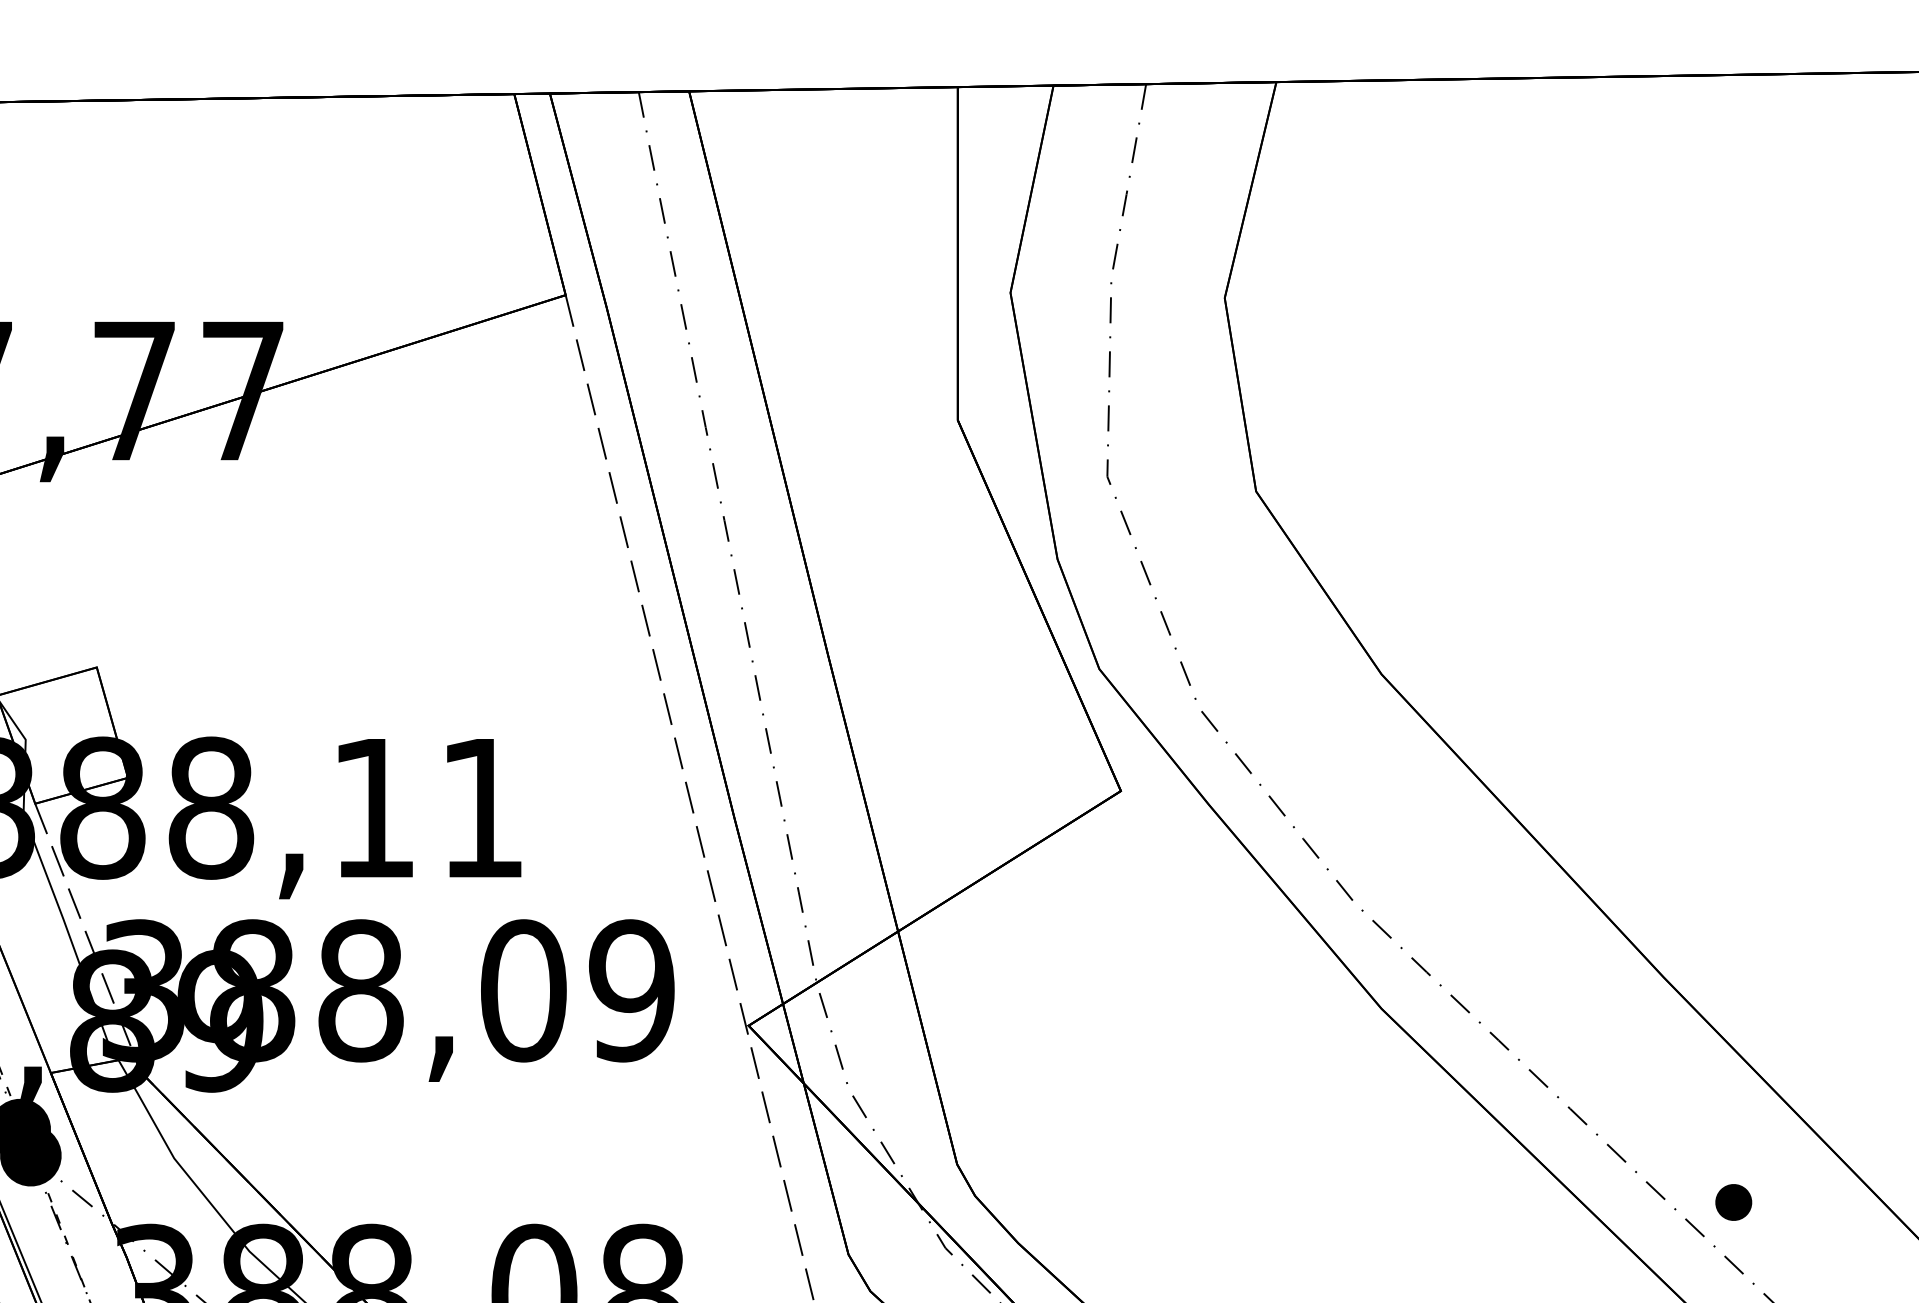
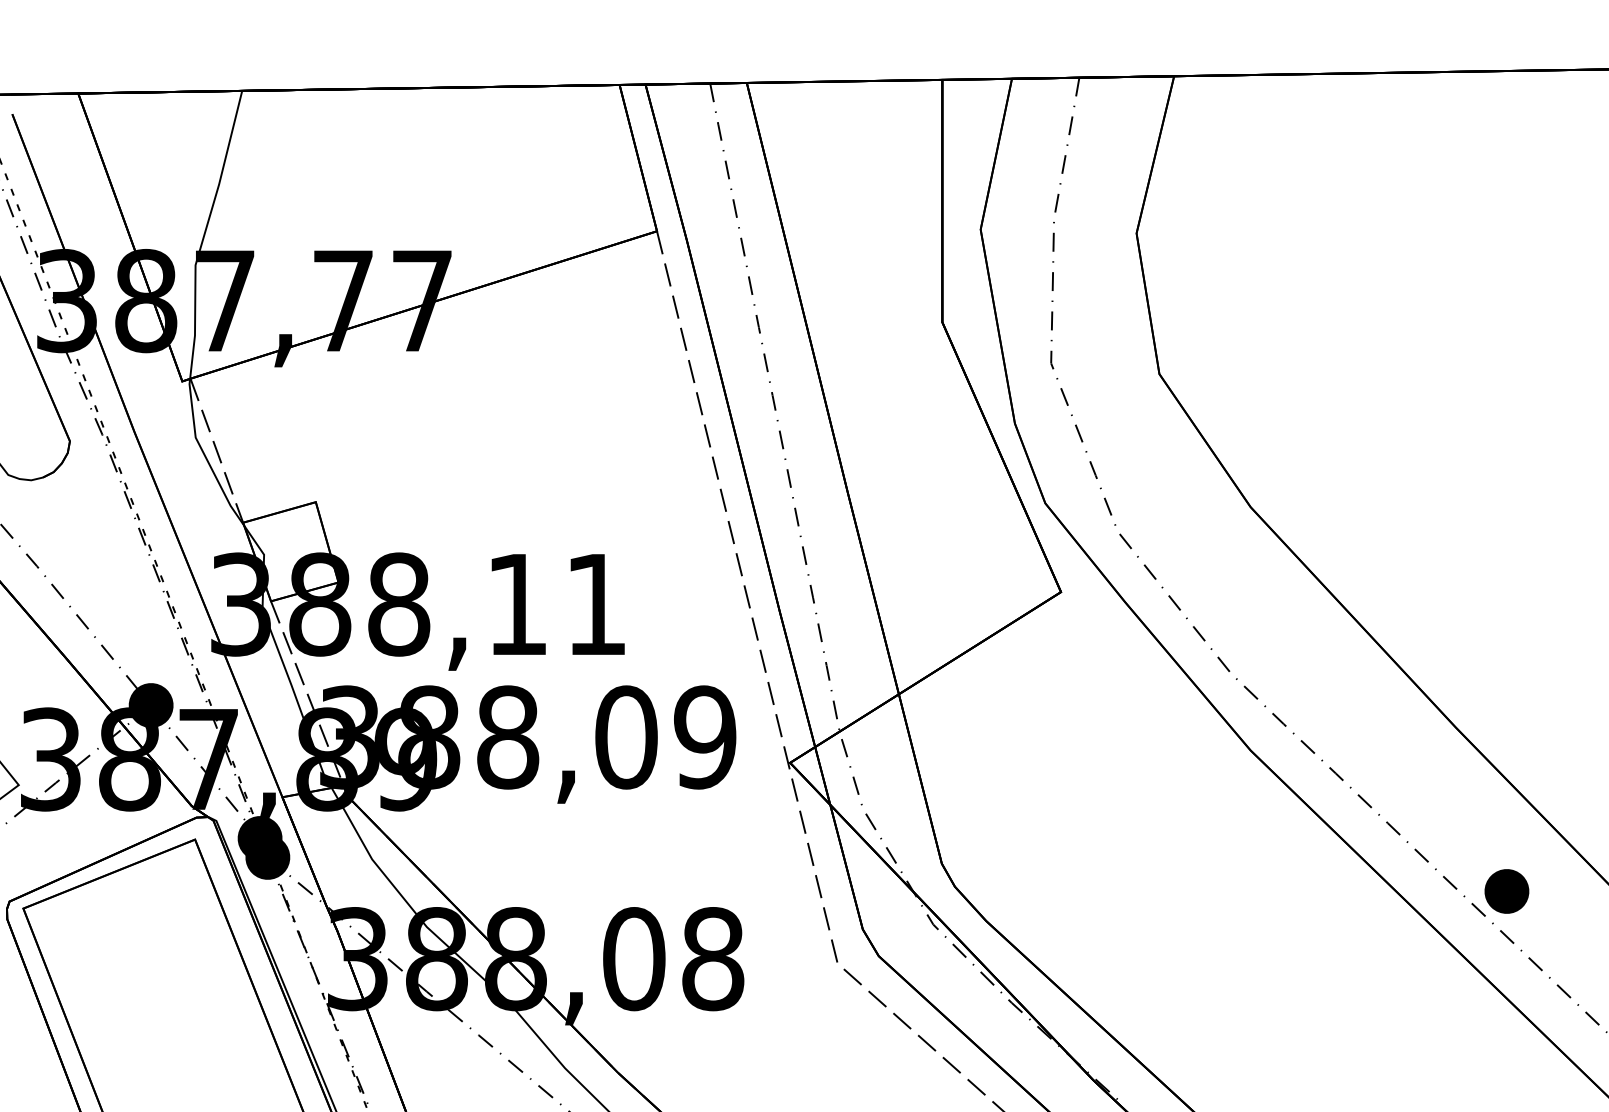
part: (1733, 1202) -> (1506, 891), size x1.67

